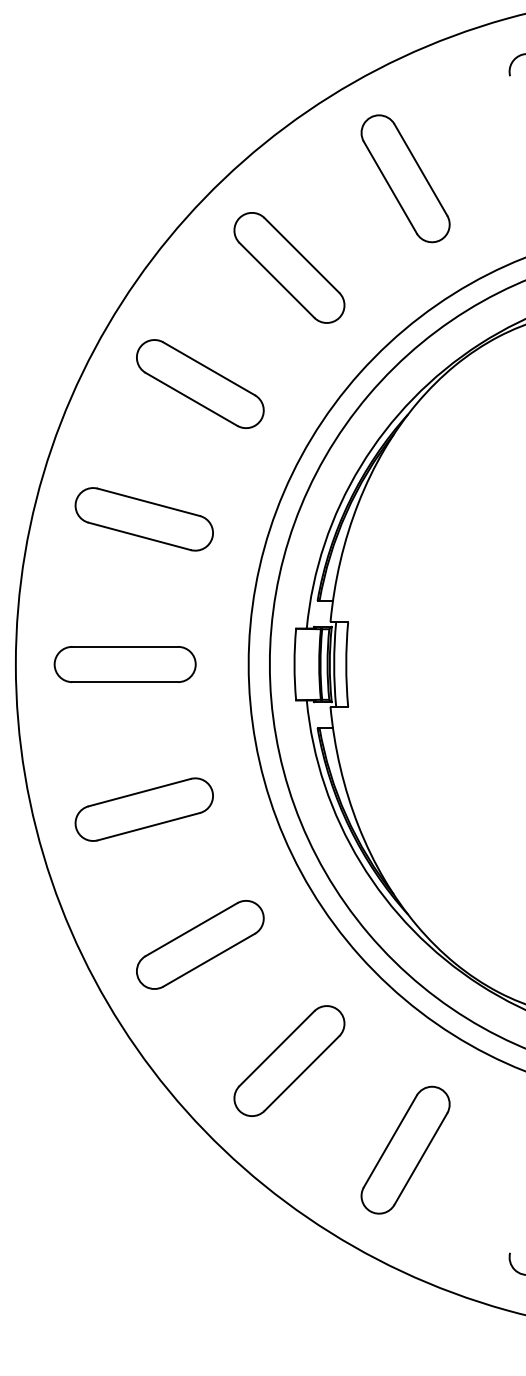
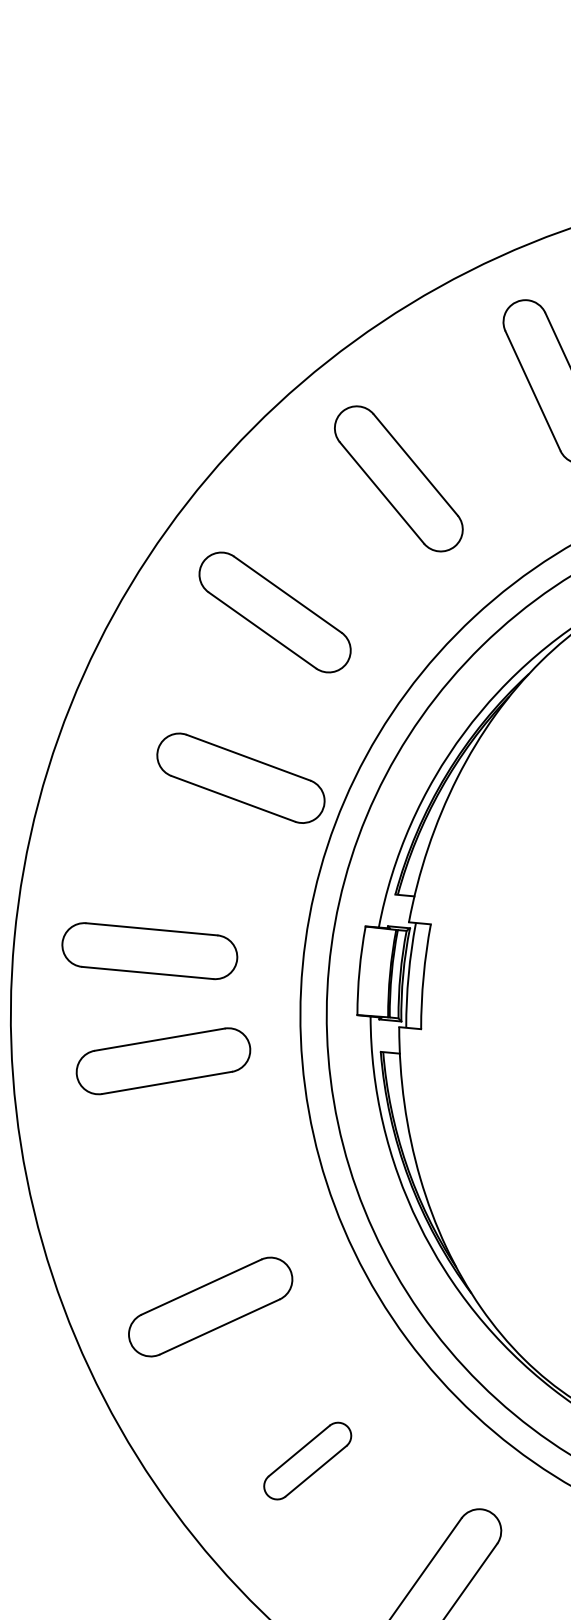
part: (143, 519) -> (239, 778), moved
part: (143, 809) -> (162, 1060), moved
part: (289, 1060) -> (307, 1460), size x0.6

